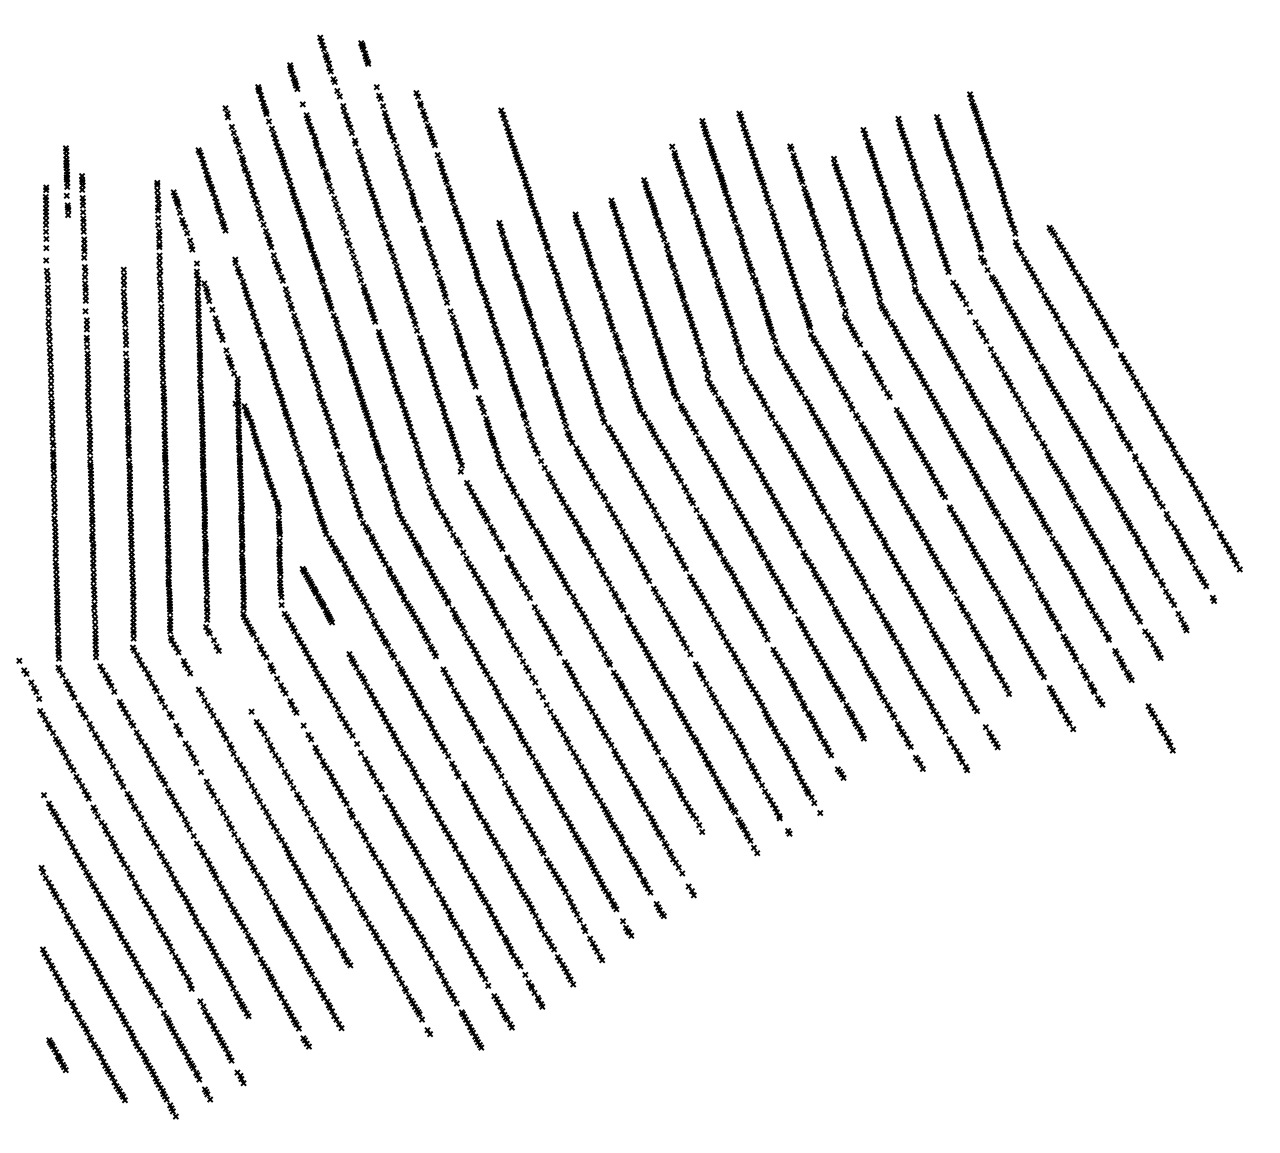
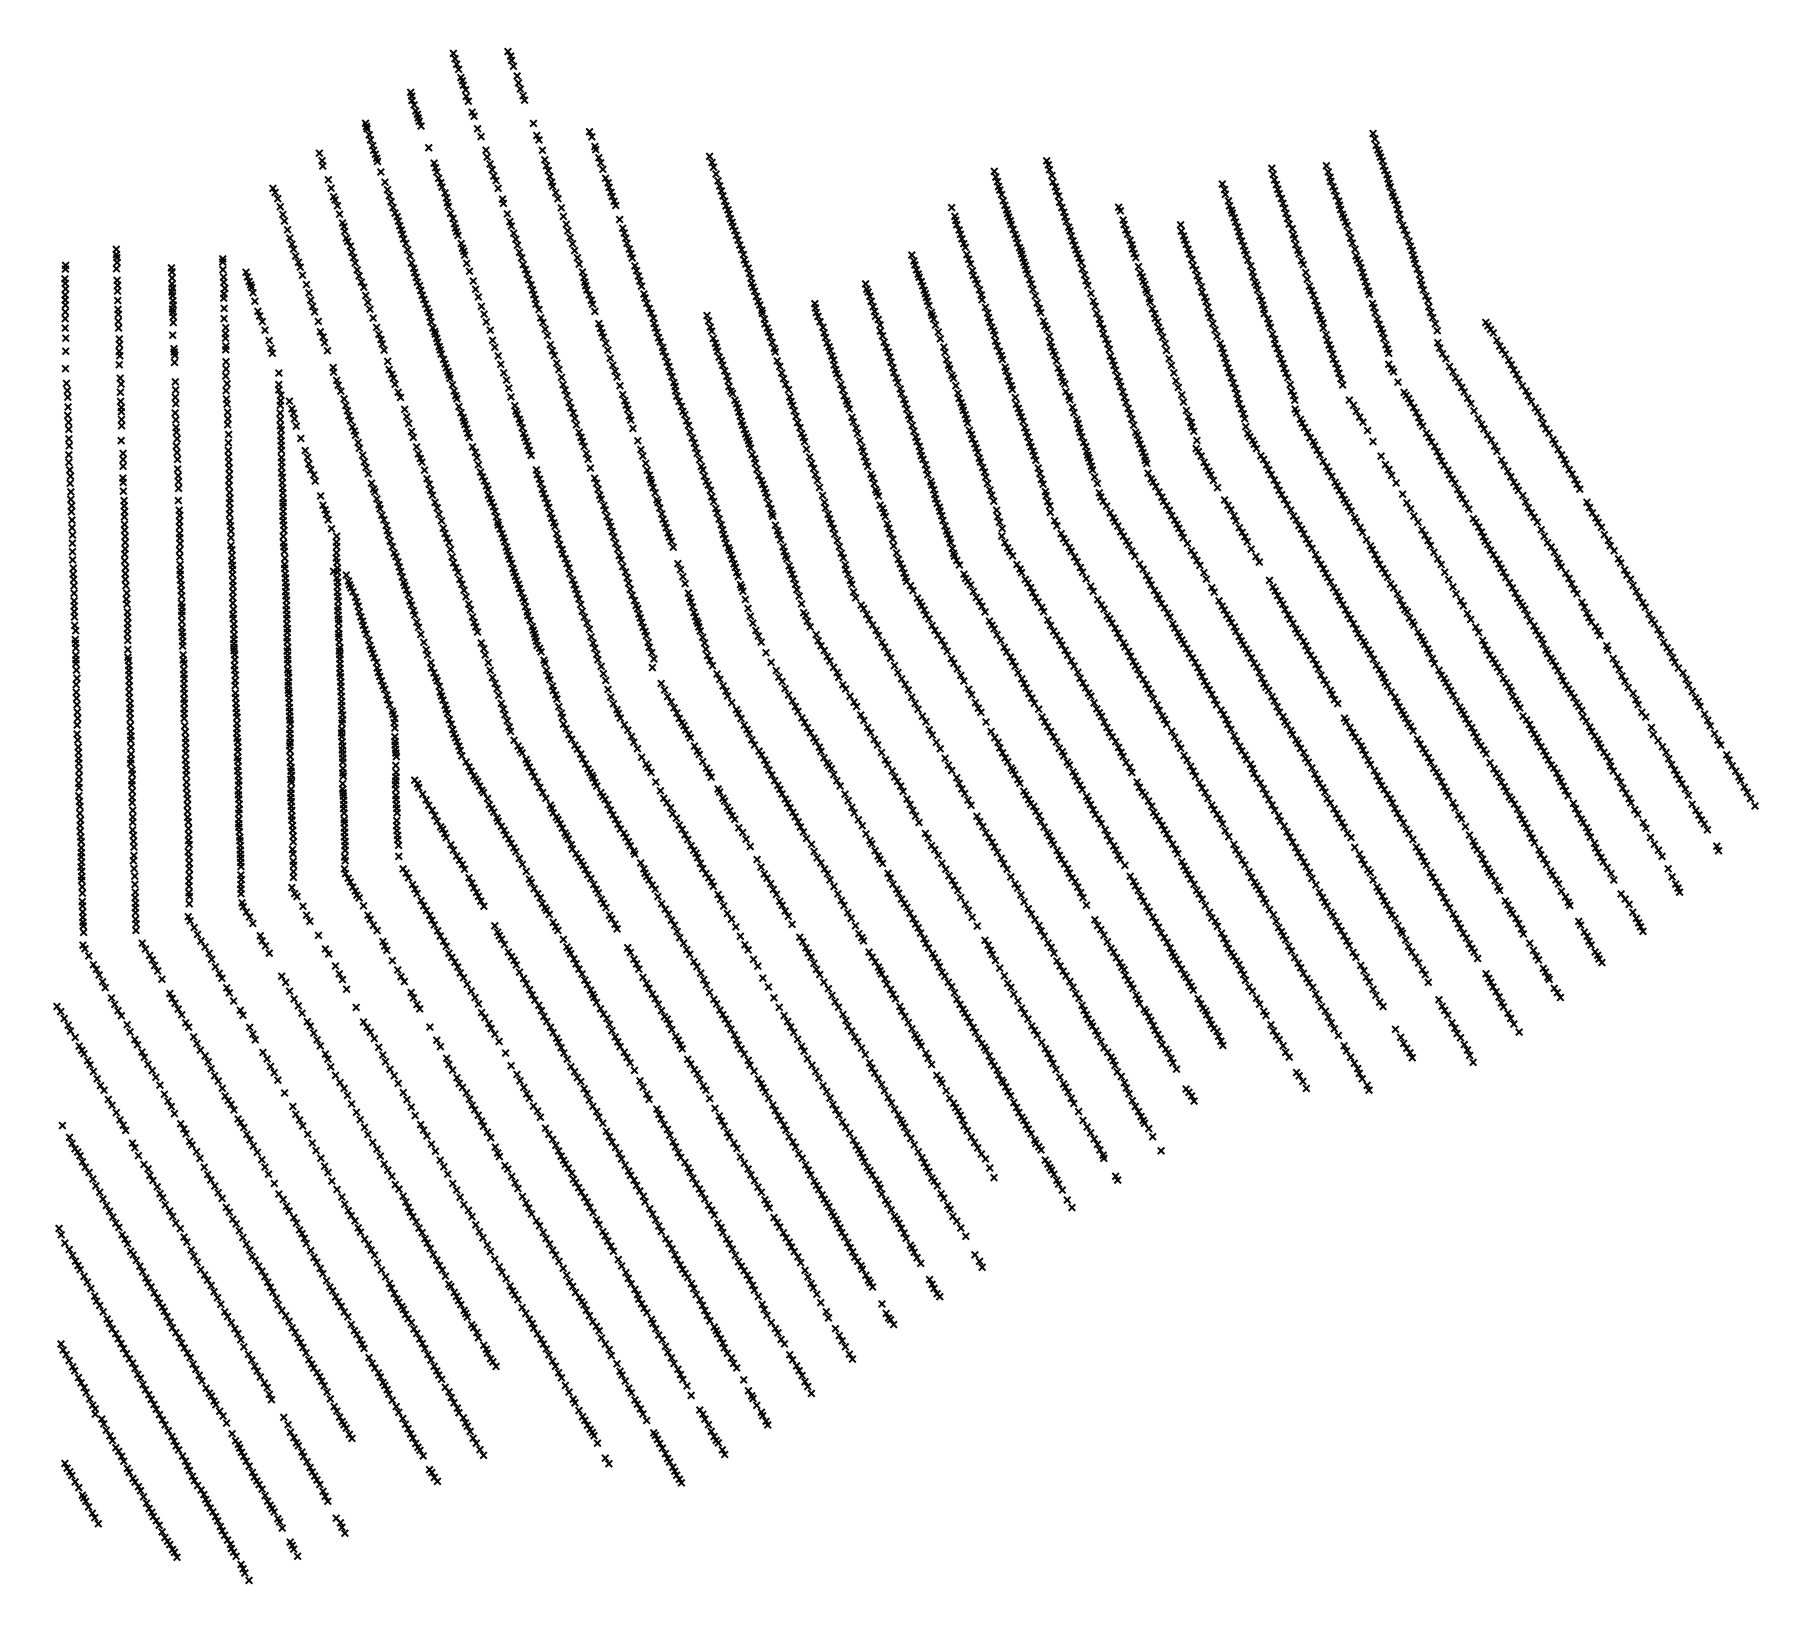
part: (364, 53) -> (516, 75), size x1.67
part: (66, 181) -> (172, 315), moved
part: (212, 190) -> (300, 269), size x1.43
part: (317, 595) -> (449, 842), size x1.67
part: (29, 679) -> (332, 961), moved
part: (1160, 728) -> (1455, 1031), moved
part: (57, 1055) -> (81, 1493), size x1.43

